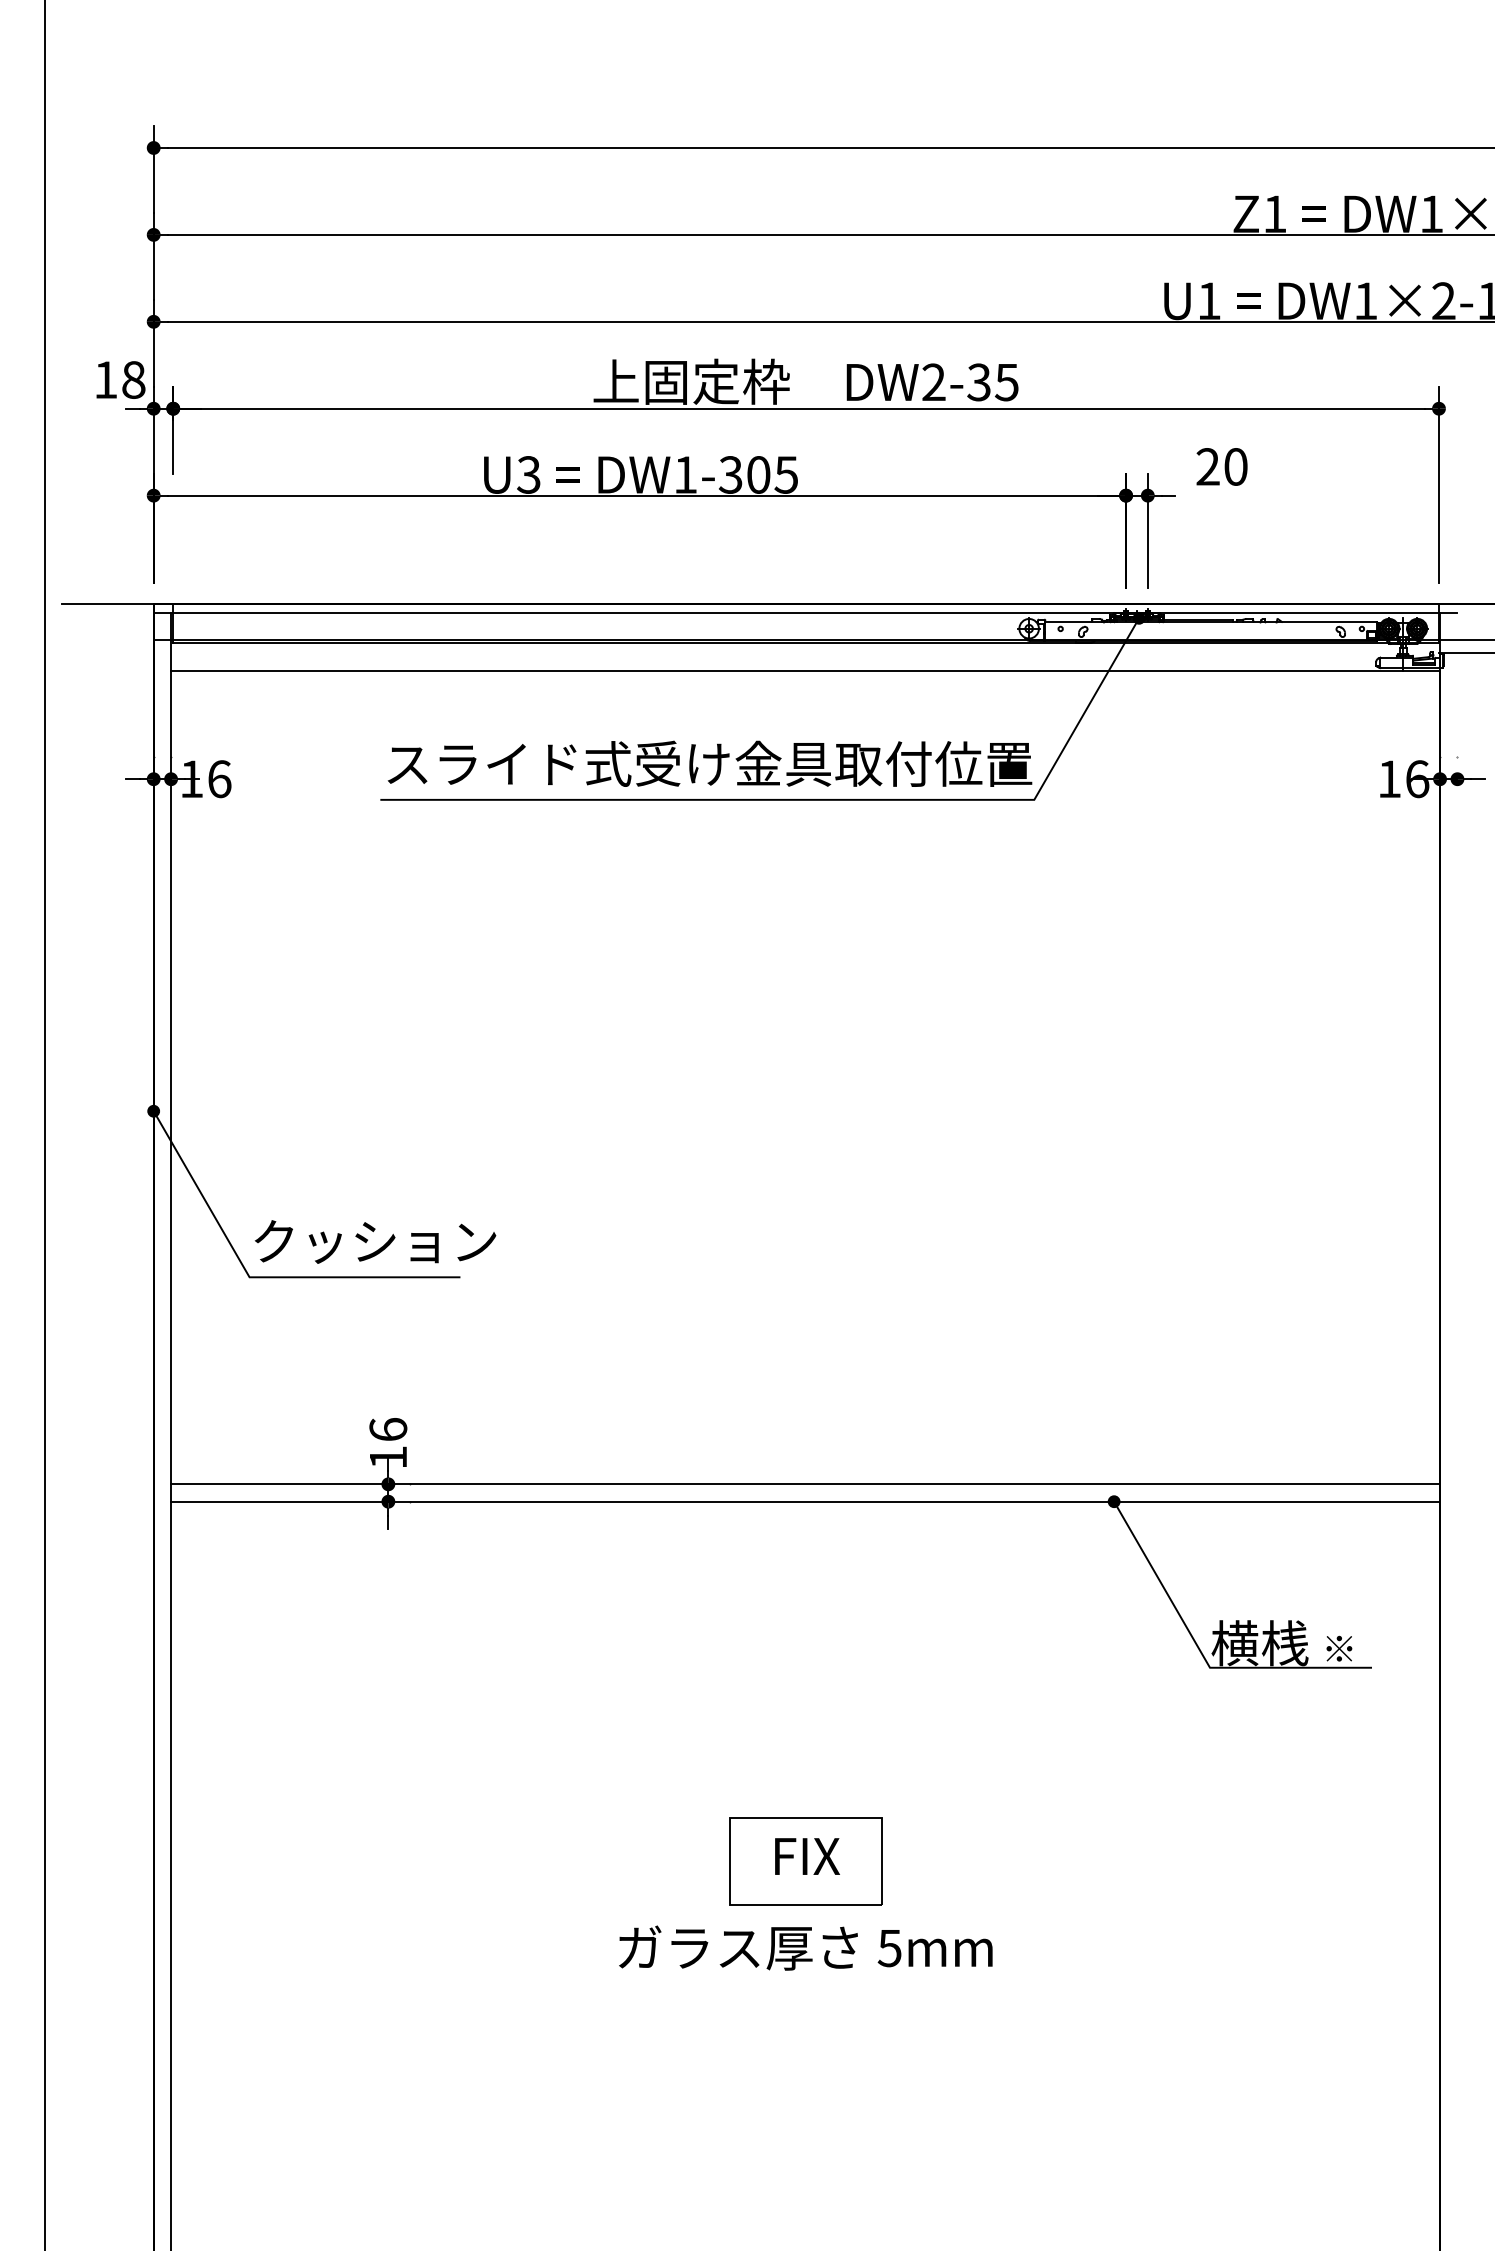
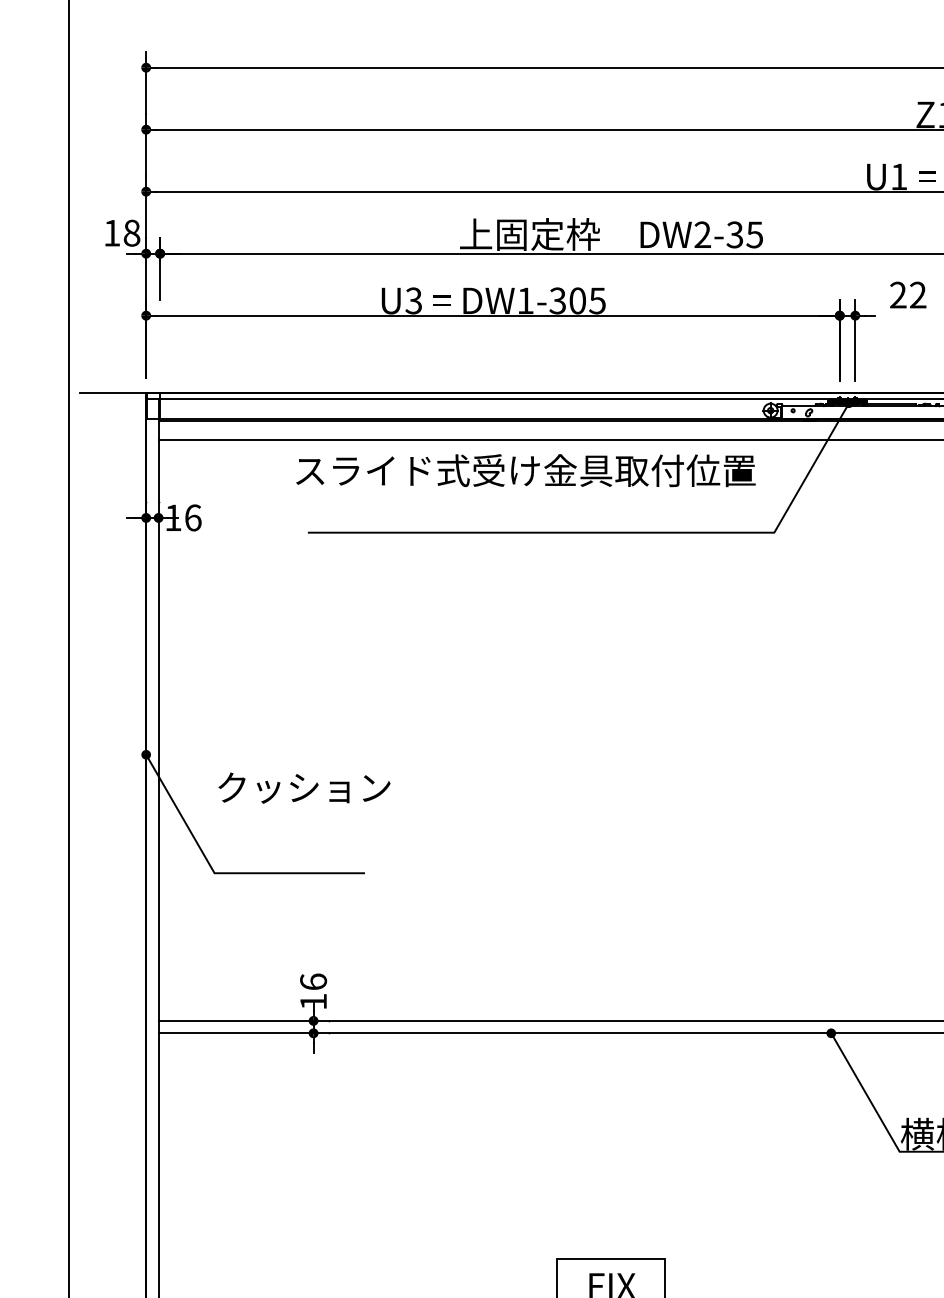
text: (1235, 466) -> (917, 294), 20 -> 22
text: (709, 763) -> (525, 470), moved
text: (375, 1241) -> (304, 787), moved

